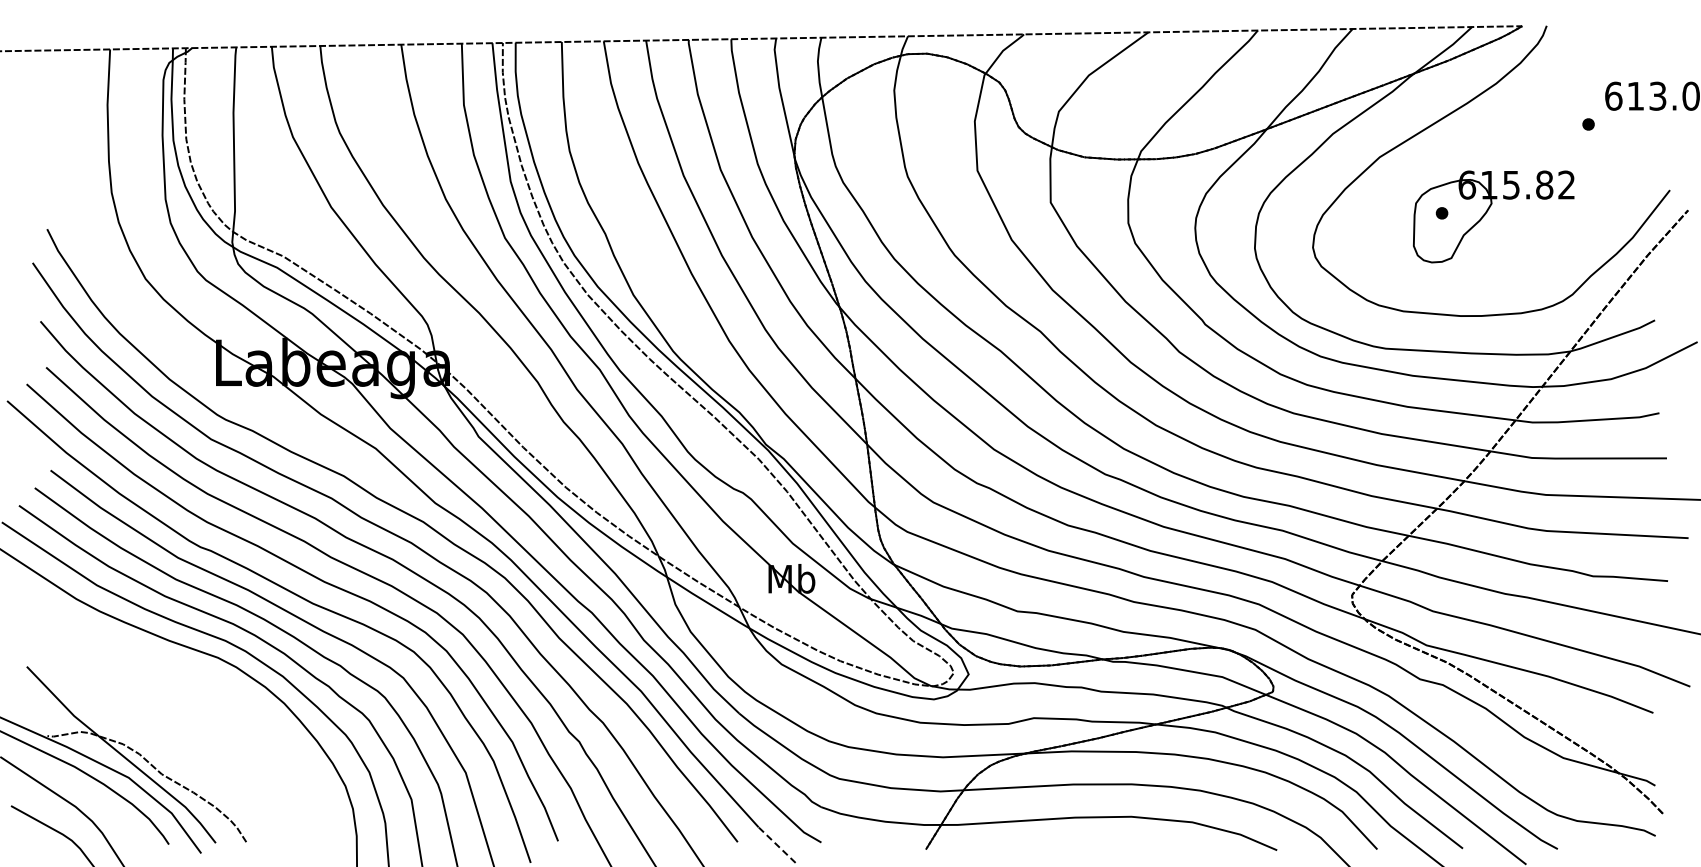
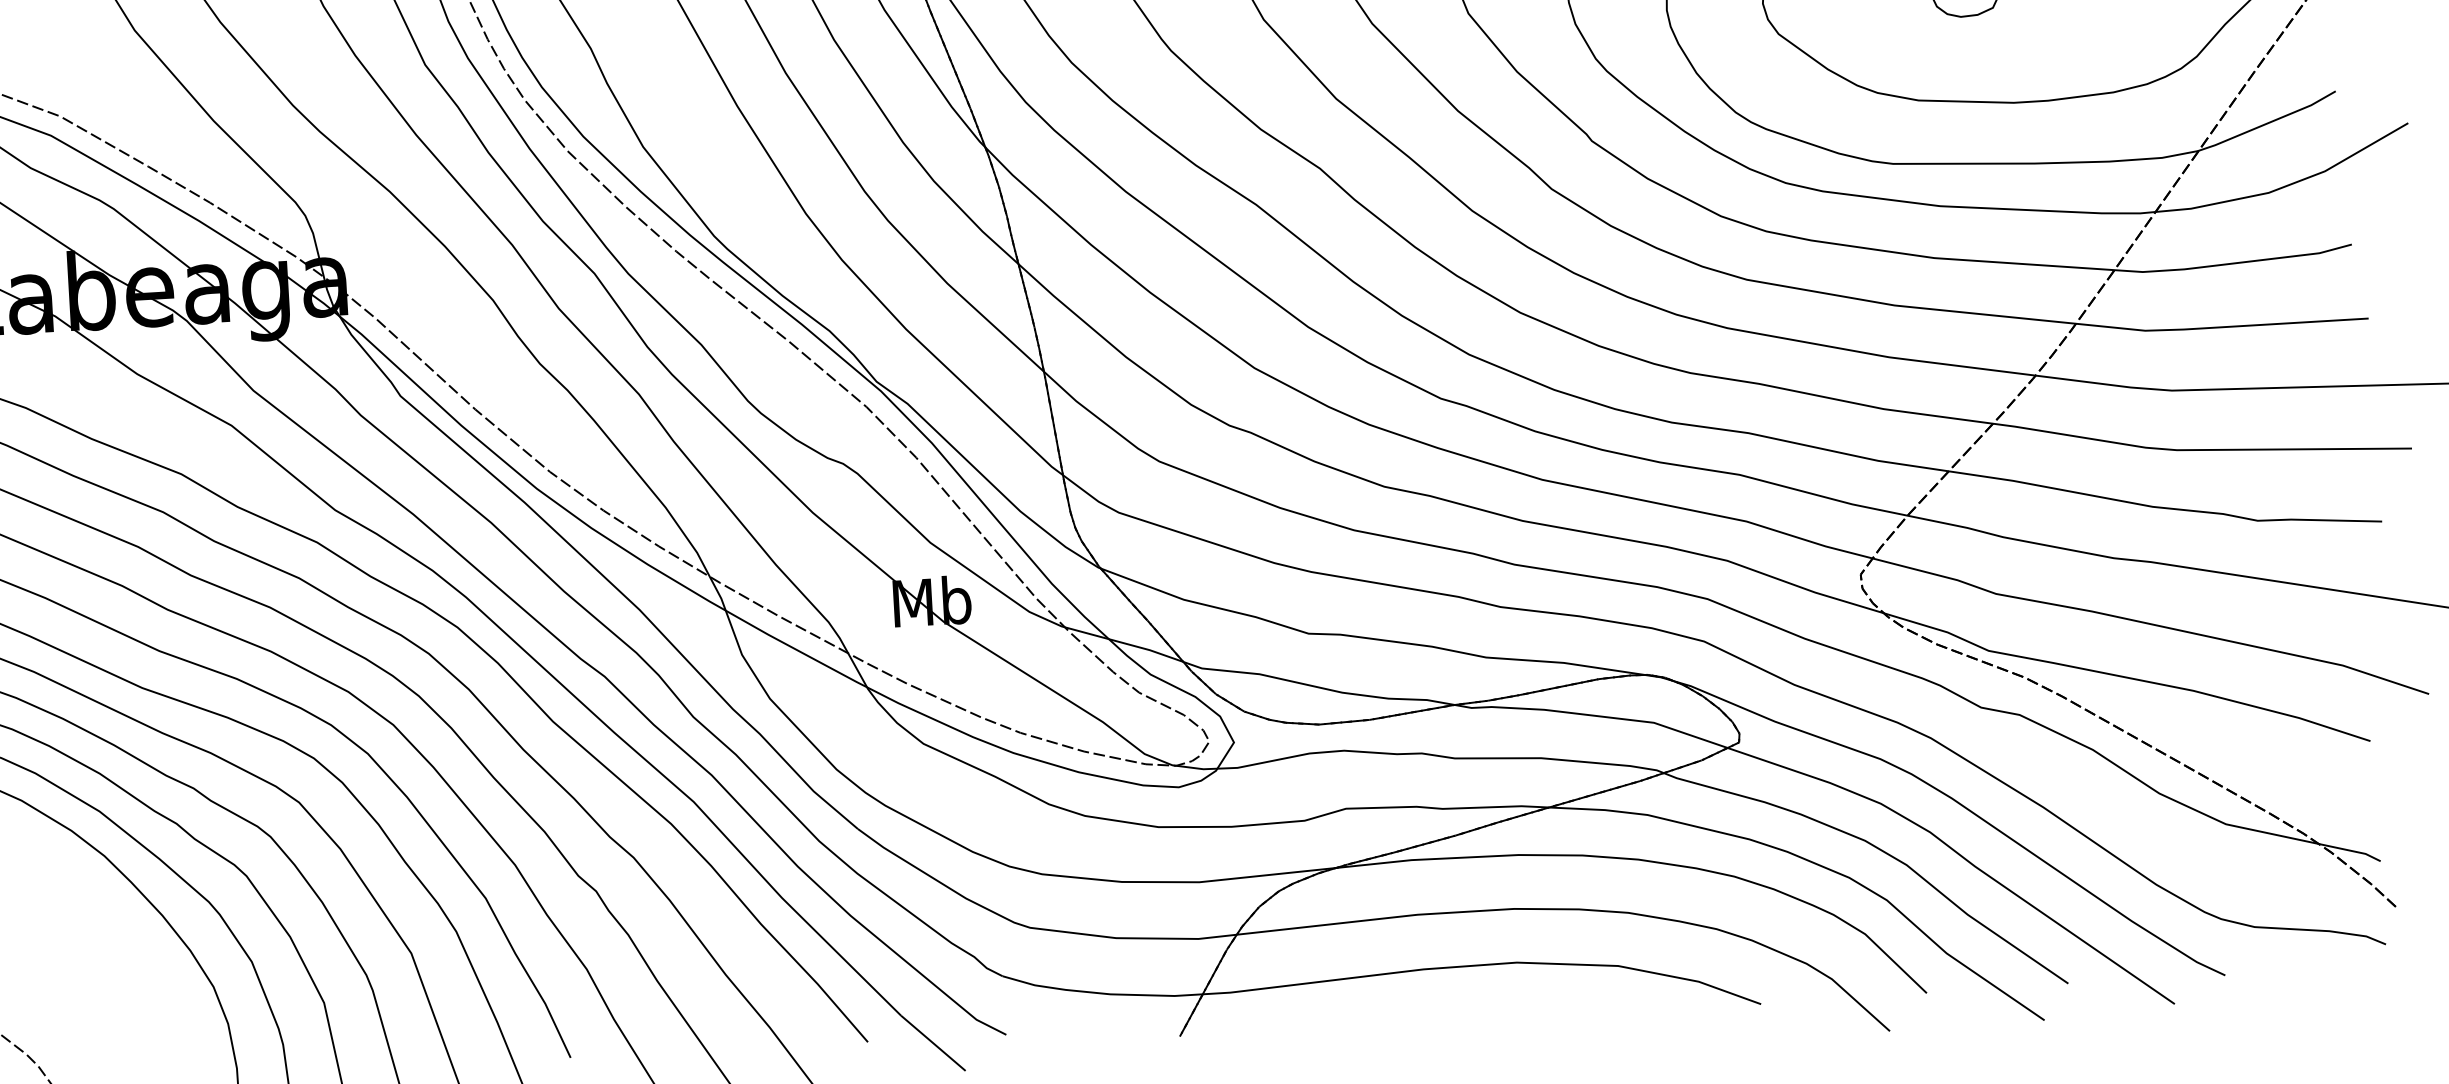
line: (777, 845) -> (933, 1043), dashed -> solid

